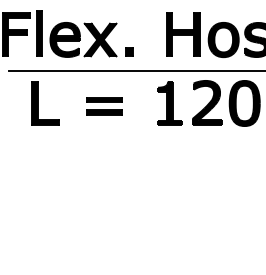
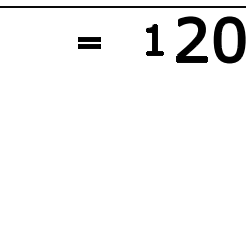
part: (38, 103) -> (23, 39), removed
part: (169, 103) -> (154, 39), size x0.7
part: (104, 106) -> (89, 42), size x0.6

